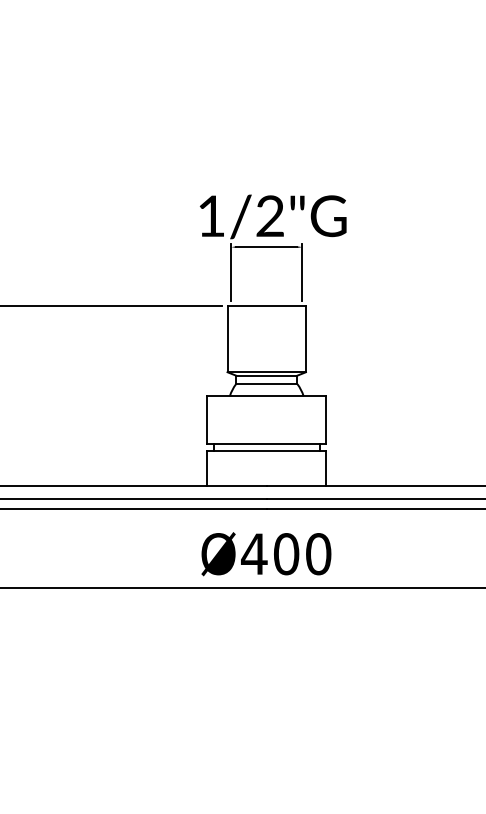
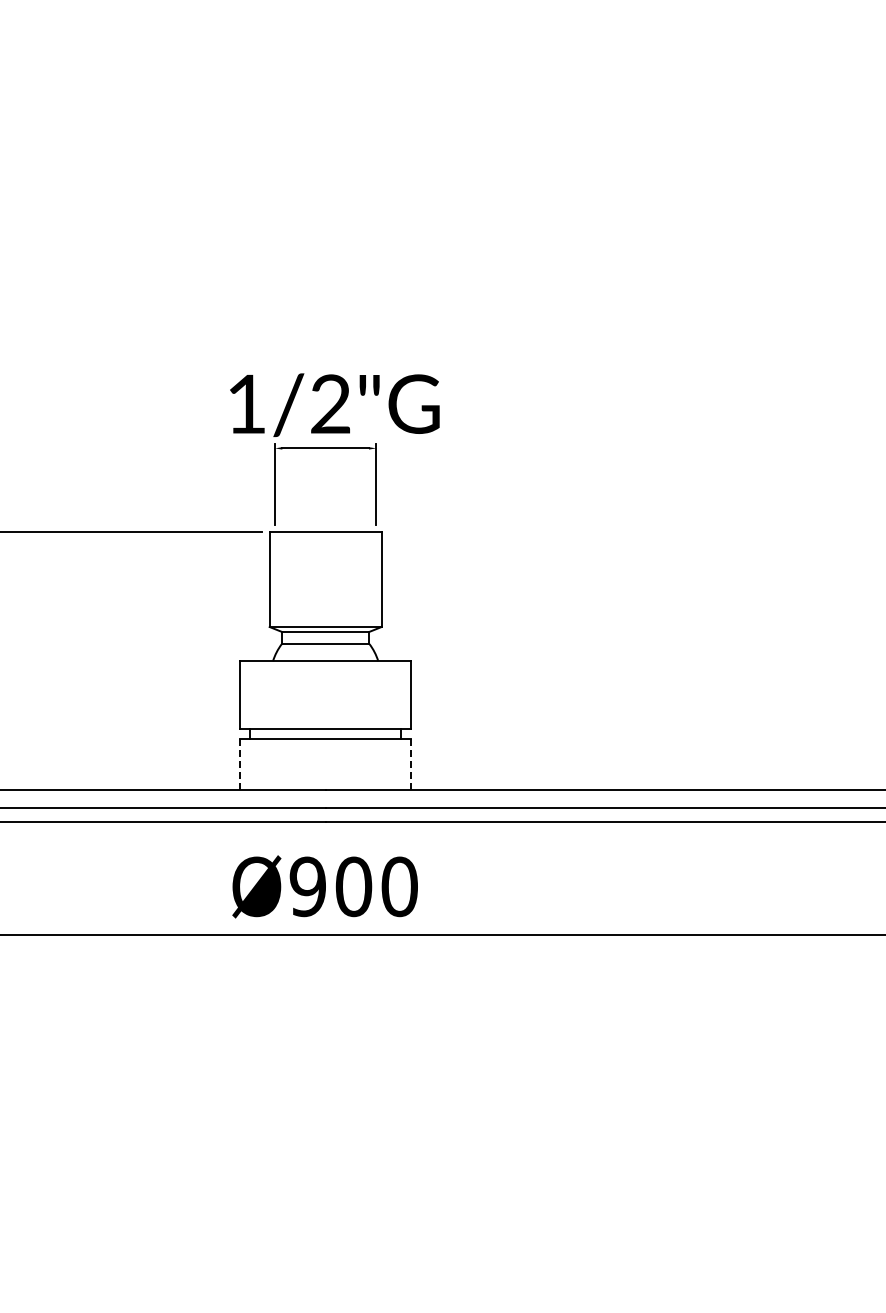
line: (207, 468) -> (240, 764), solid -> dashed
line: (326, 468) -> (410, 764), solid -> dashed
text: (254, 553) -> (307, 886), Ø400 -> Ø900

